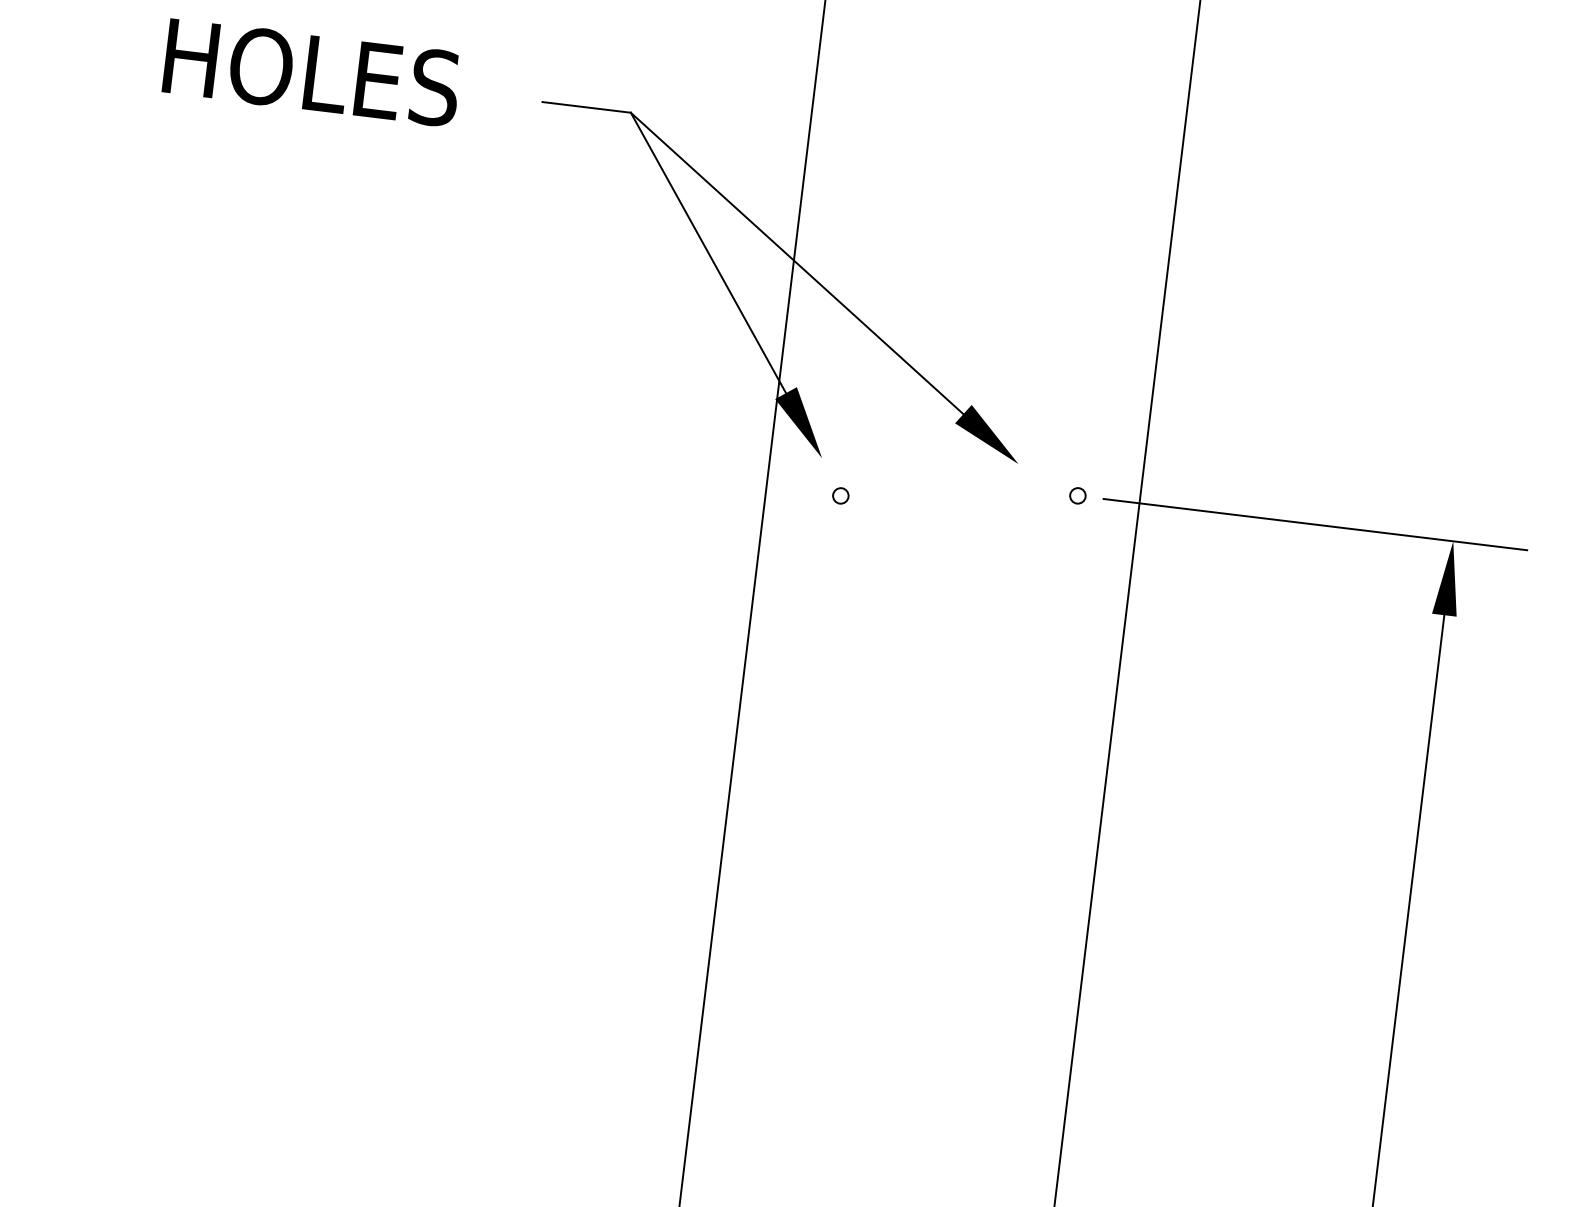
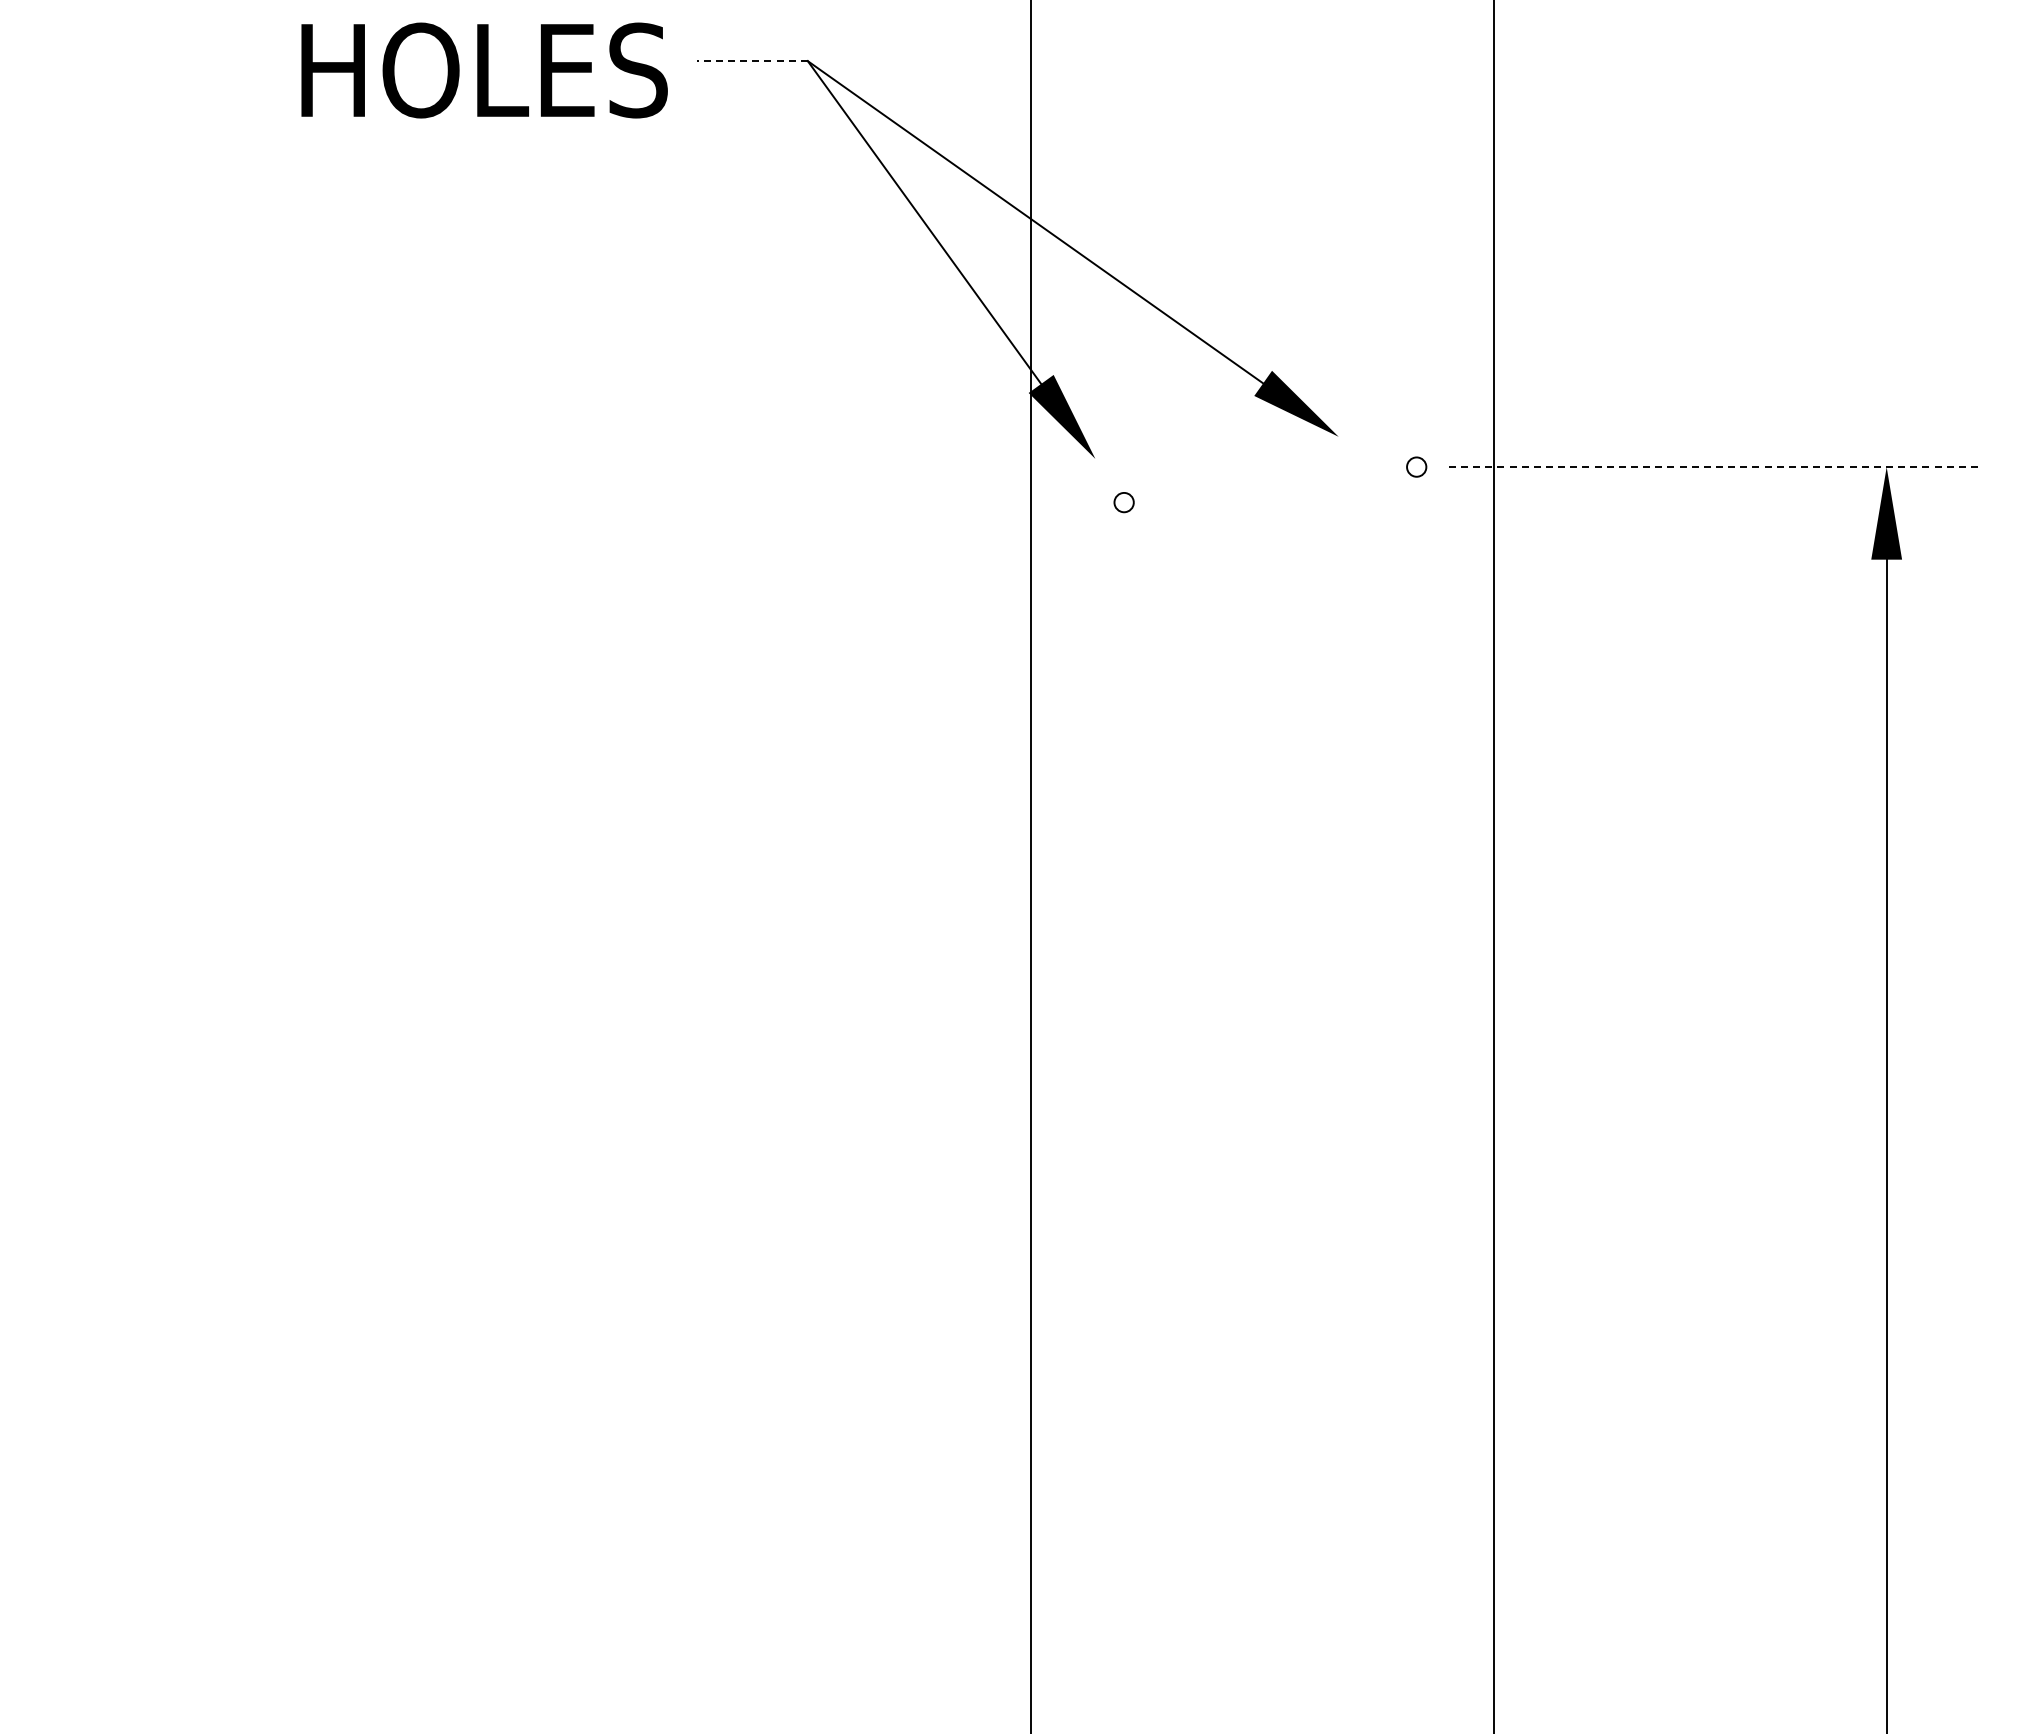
text: (312, 72) -> (484, 70), moved
line: (586, 107) -> (752, 61), solid -> dashed
line: (1315, 524) -> (1714, 467), solid -> dashed

